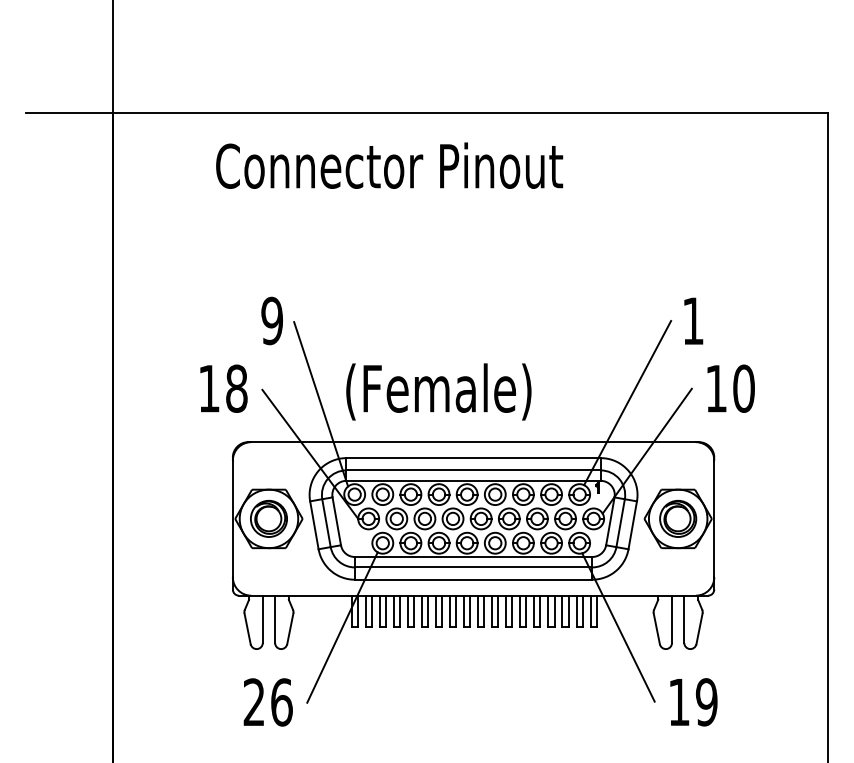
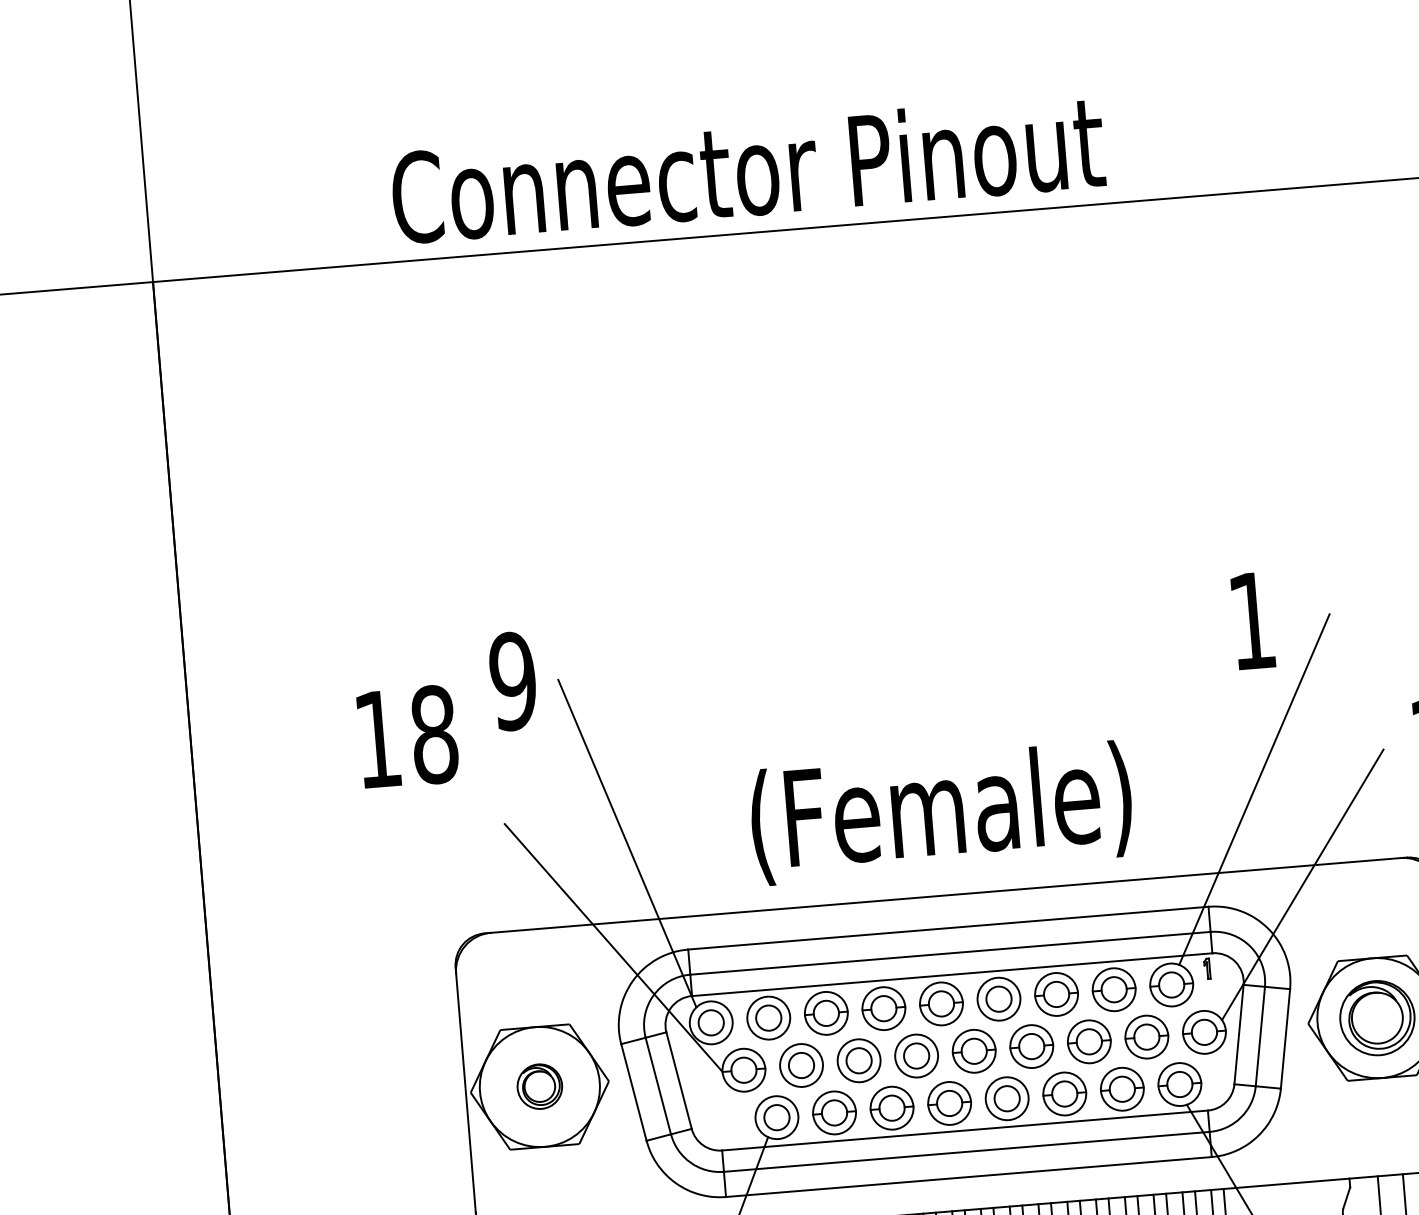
text: (389, 165) -> (747, 168), moved
text: (693, 320) -> (1252, 619), moved
text: (223, 388) -> (407, 736), moved
text: (438, 391) -> (940, 812), moved
part: (268, 518) -> (538, 1086), size x0.6

